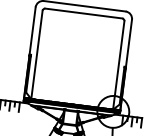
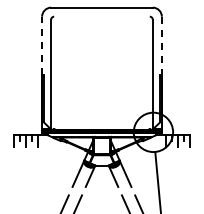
line: (83, 13) -> (101, 16), removed
line: (32, 30) -> (42, 45), solid -> dashed
line: (128, 43) -> (161, 46), solid -> dashed

